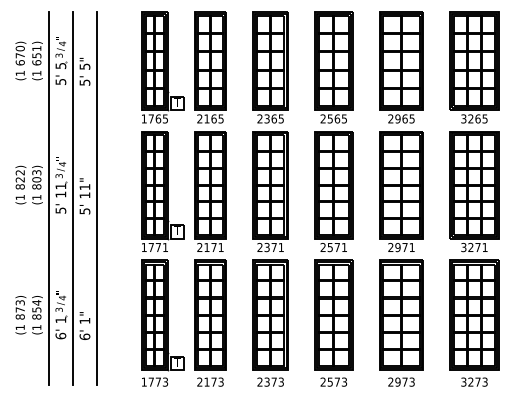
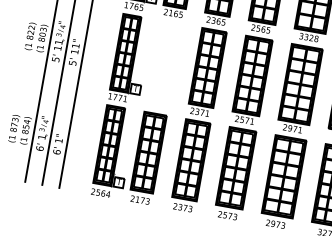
text: (401, 118) -> (308, 37), 2965 -> 3328
part: (210, 191) -> (164, 64), removed
text: (154, 381) -> (100, 192), 1773 -> 2564

